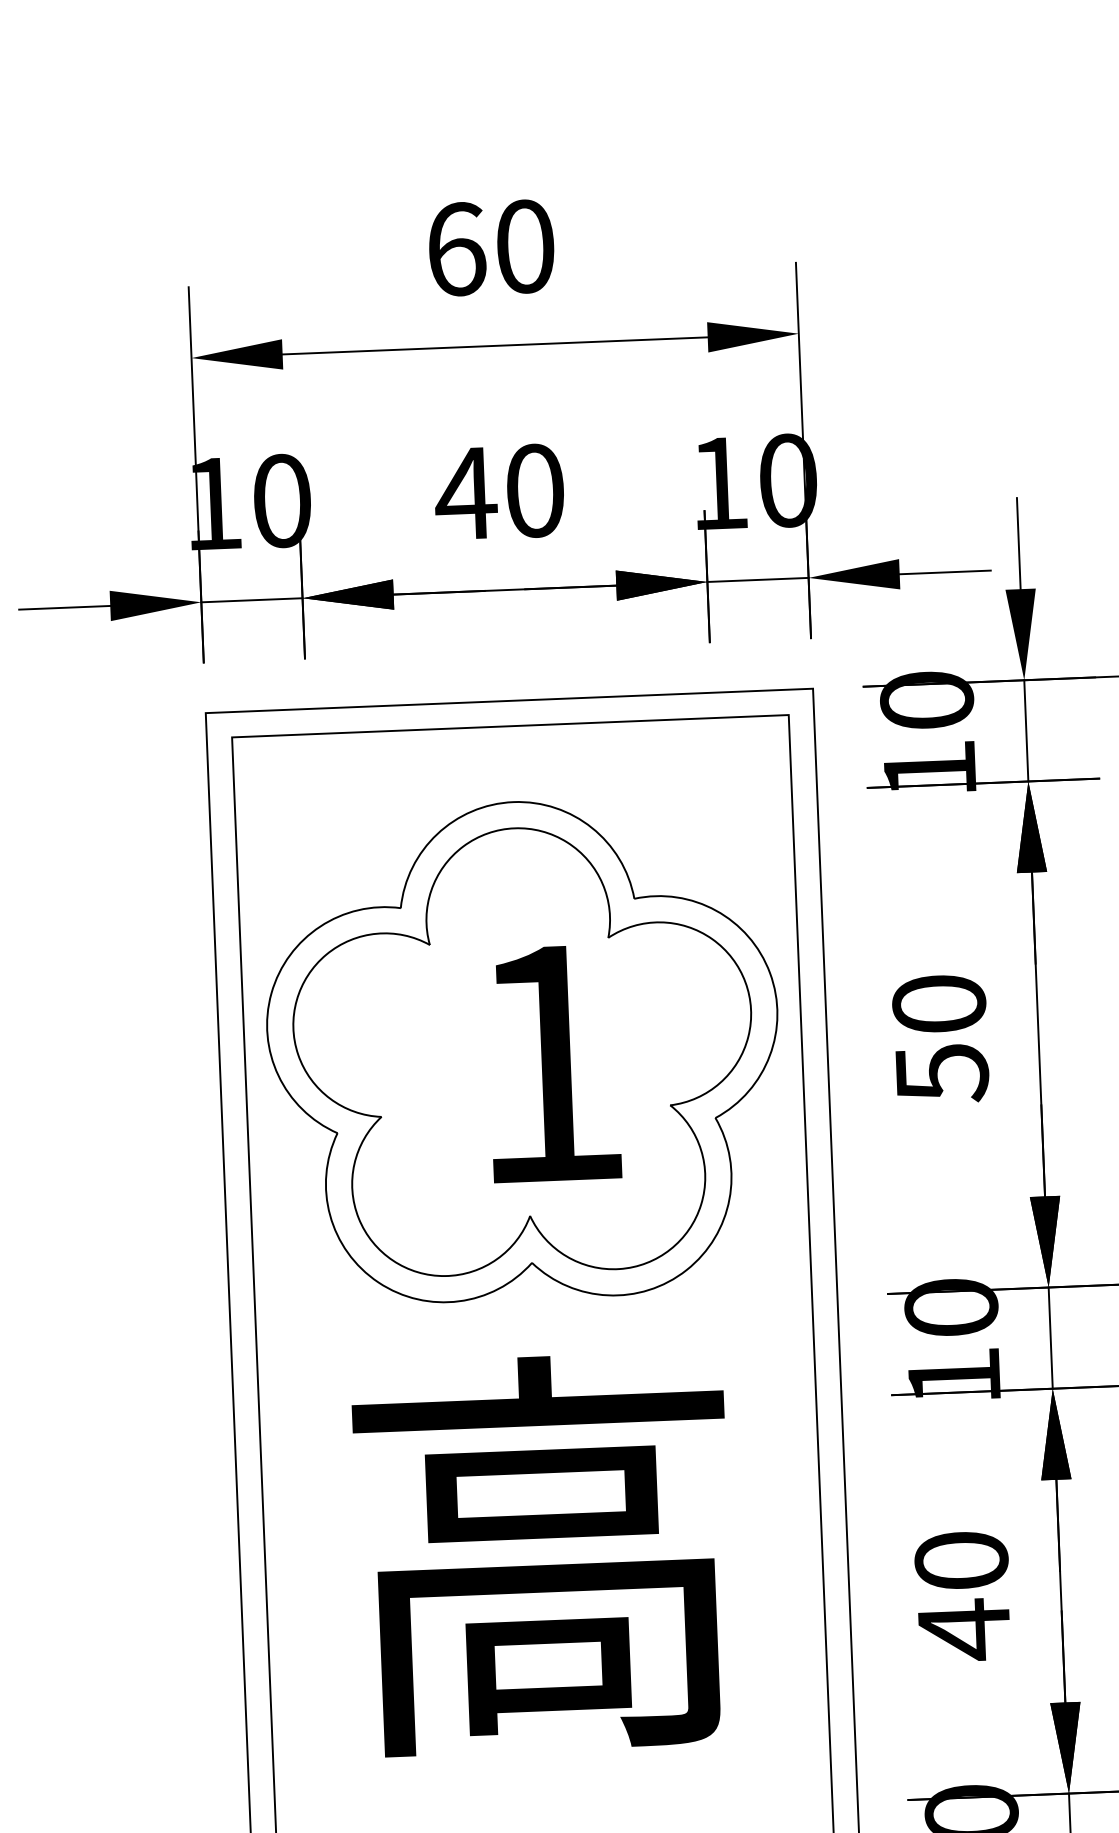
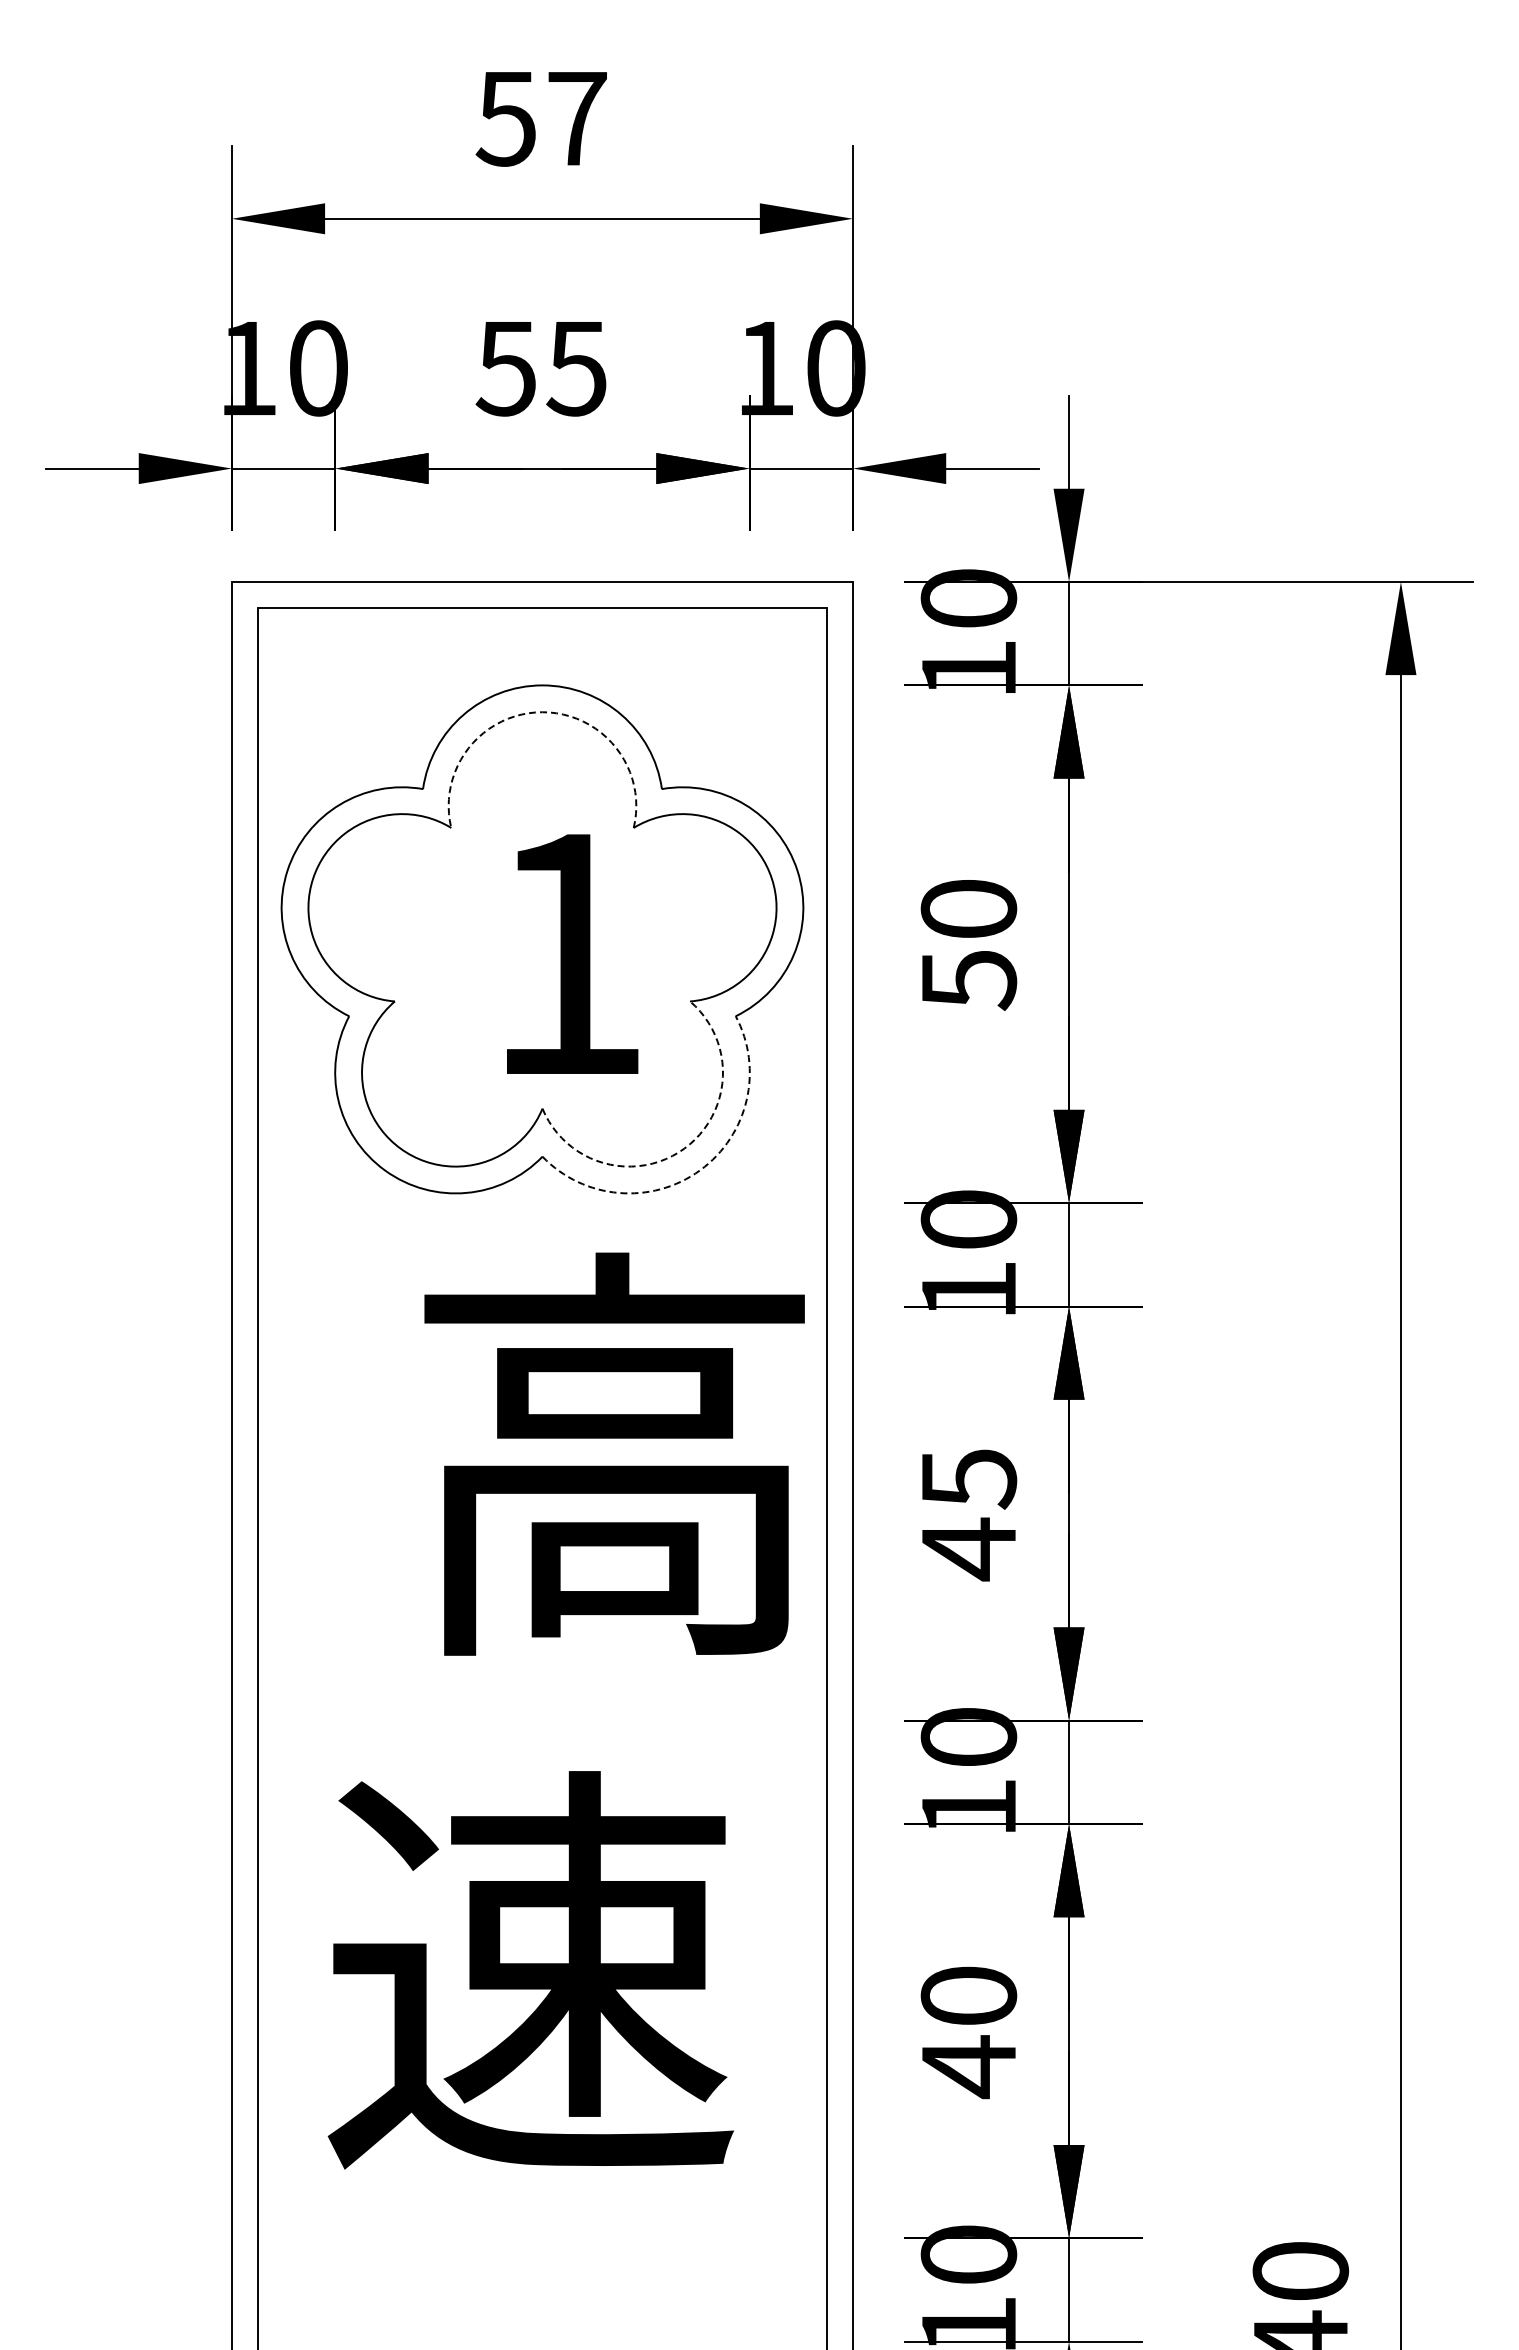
text: (489, 247) -> (540, 118), 60 -> 57
text: (499, 492) -> (540, 368), 40 -> 55
arc: (514, 828) -> (542, 712), solid -> dashed
arc: (670, 1249) -> (684, 1148), solid -> dashed
arc: (687, 1270) -> (700, 1170), solid -> dashed
text: (543, 1553) -> (614, 1453), moved
text: (961, 1561) -> (968, 1479), 40 -> 45

